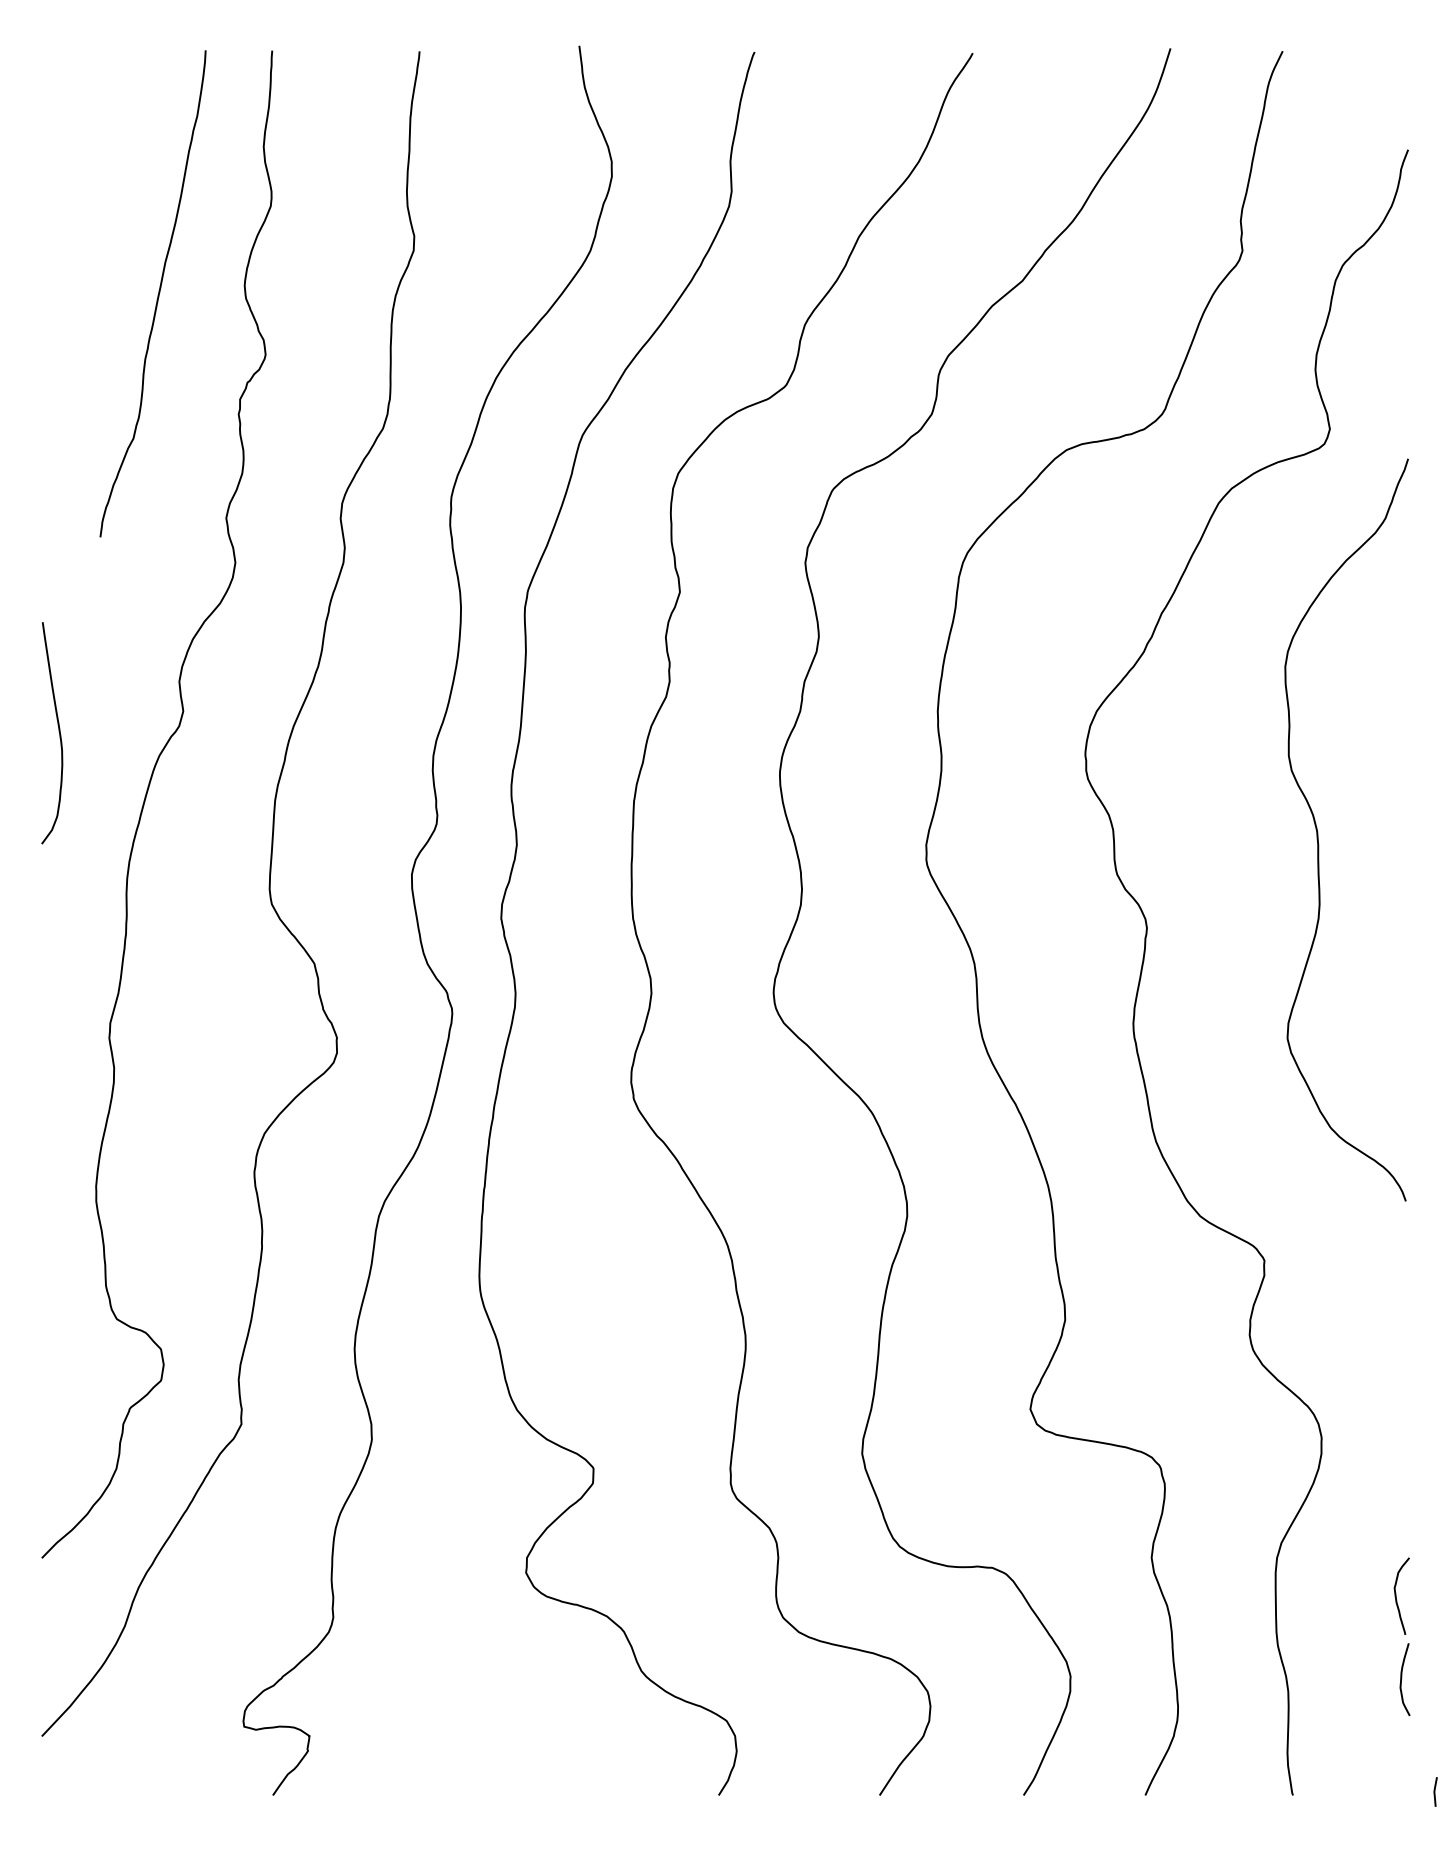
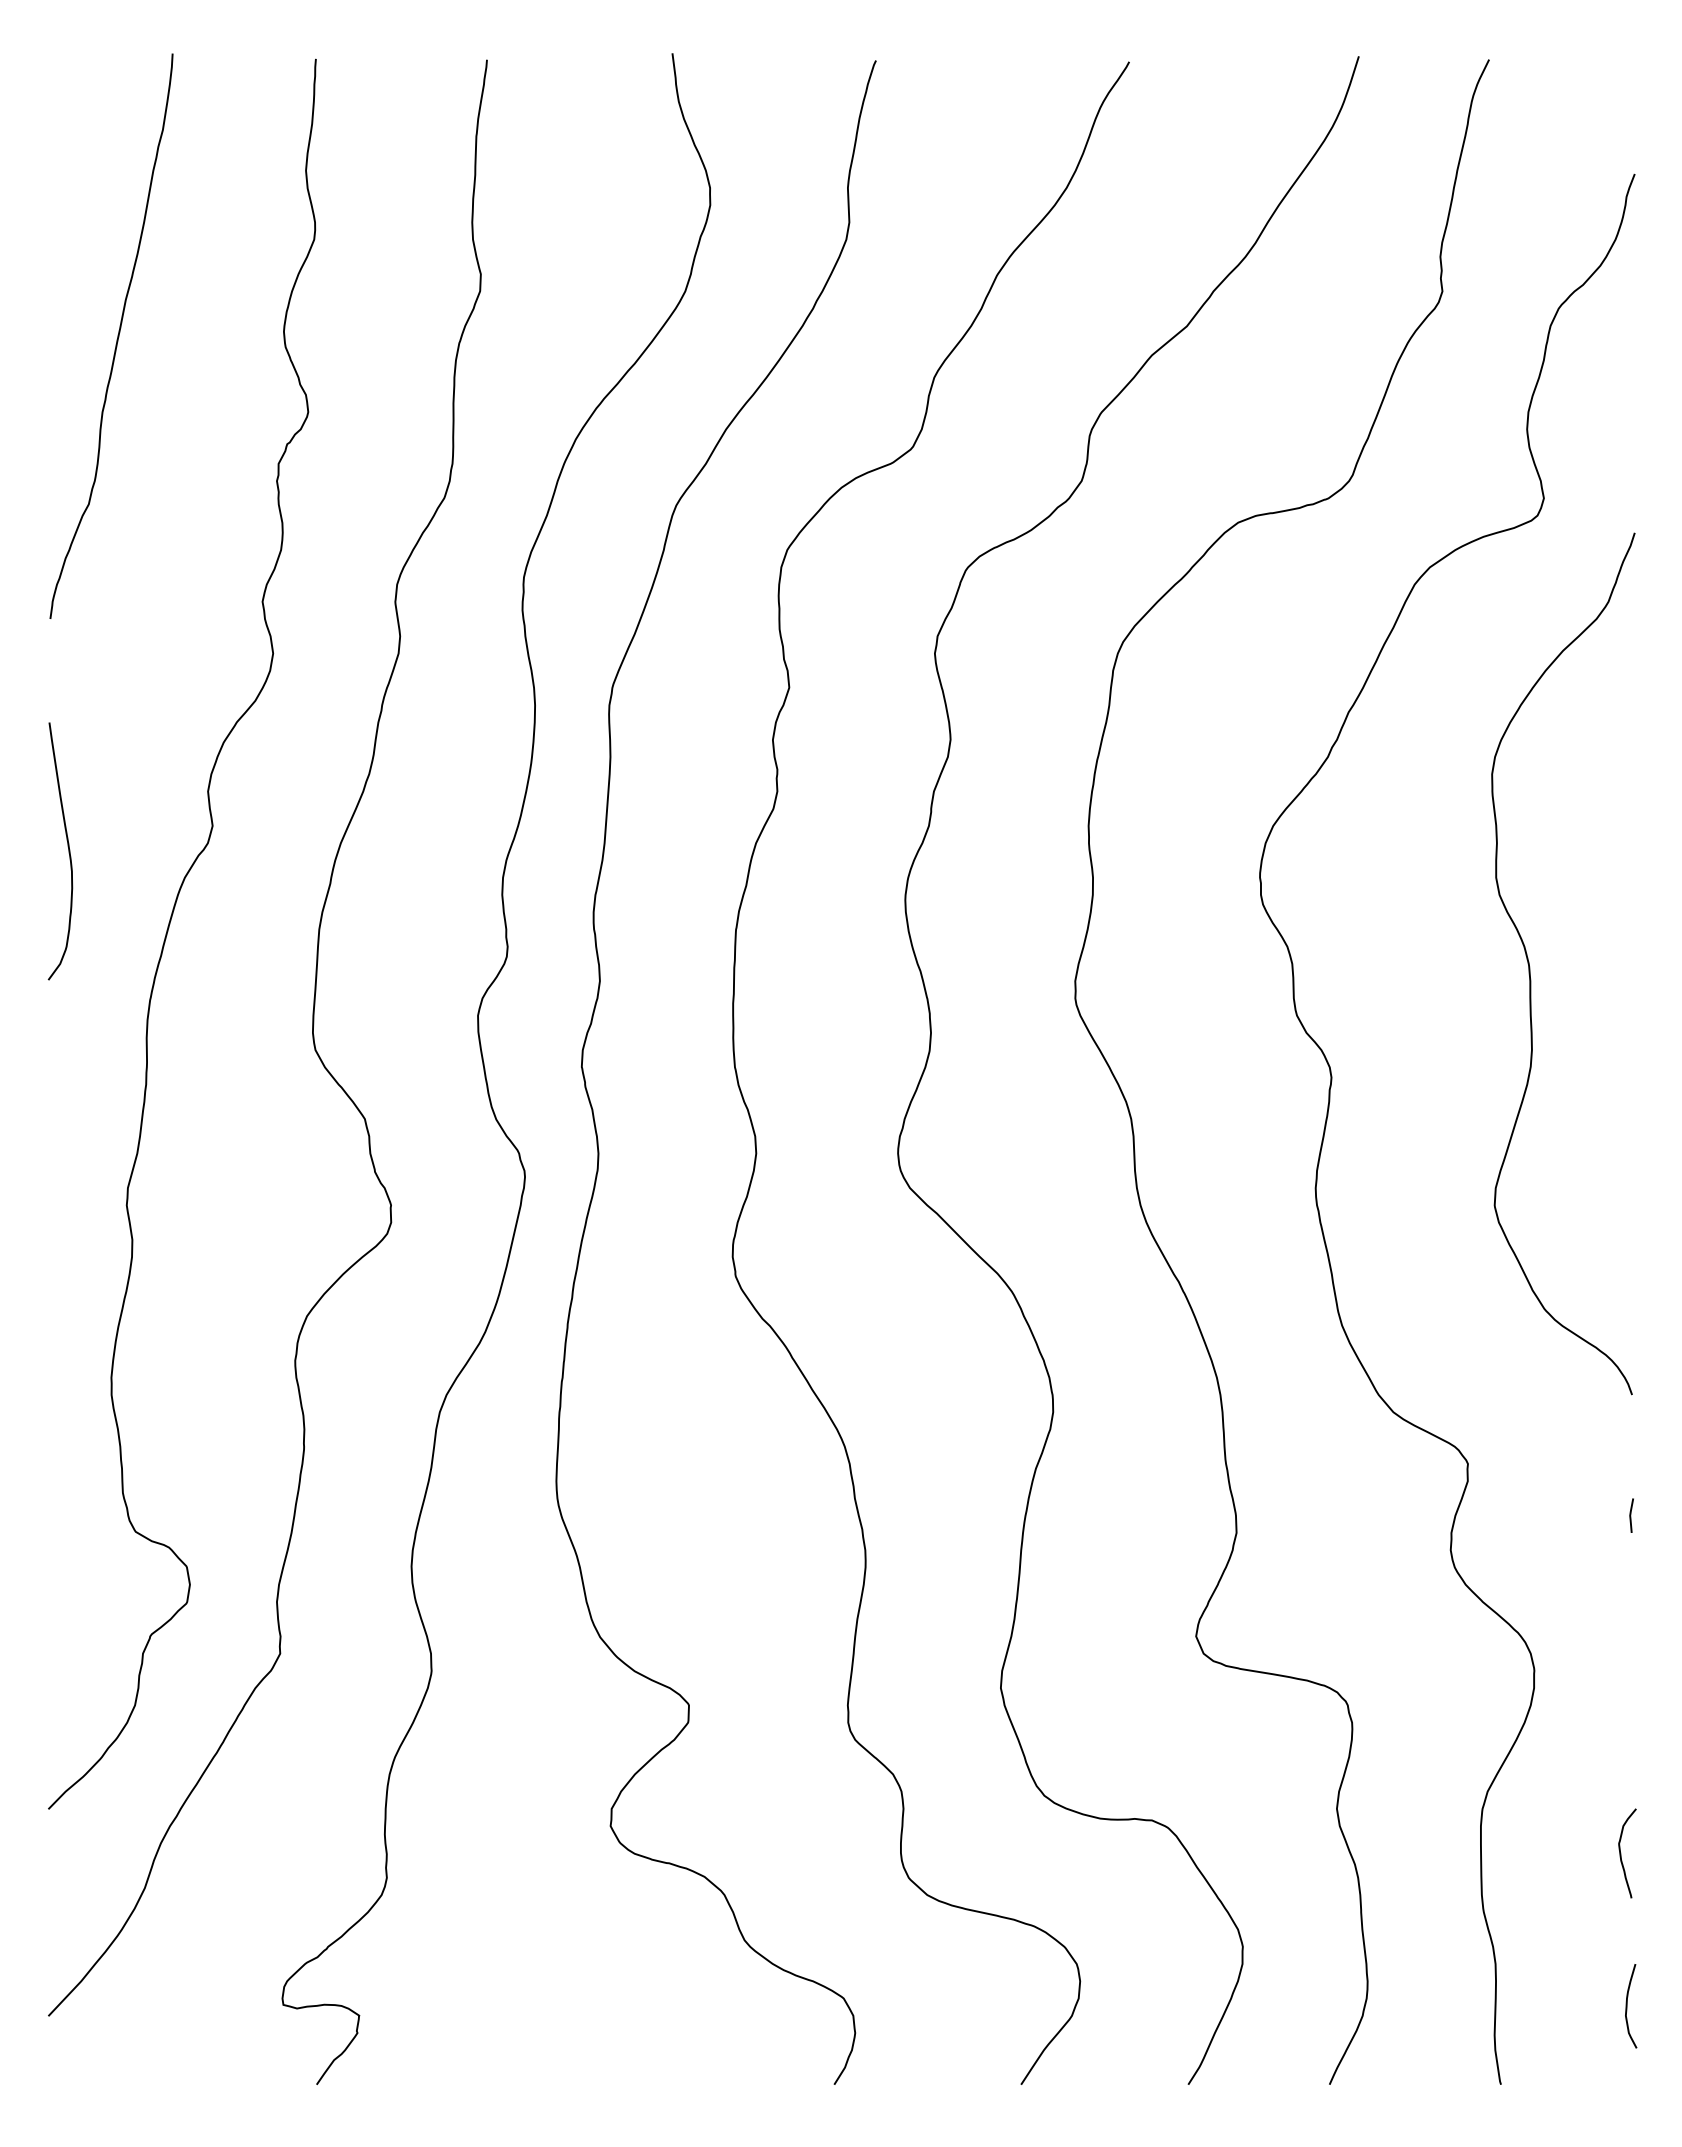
curve: (158, 293) -> (117, 335), moved
curve: (1401, 1679) -> (1627, 2006), moved
line: (1435, 1791) -> (1631, 1515), moved

